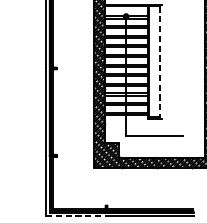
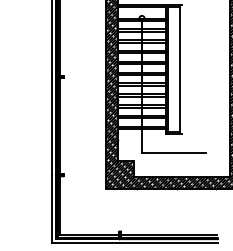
line: (160, 62) -> (180, 70), dashed -> solid
line: (76, 216) -> (86, 243), dashed -> solid

